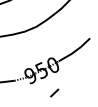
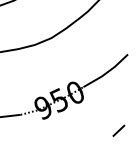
line: (54, 92) -> (118, 130), moved

